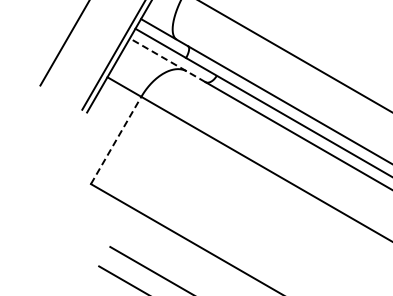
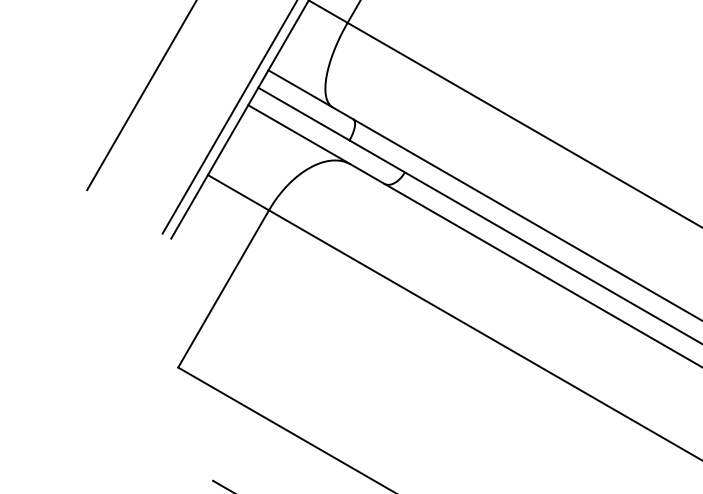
line: (167, 60) -> (316, 144), dashed -> solid
line: (116, 140) -> (224, 289), dashed -> solid

